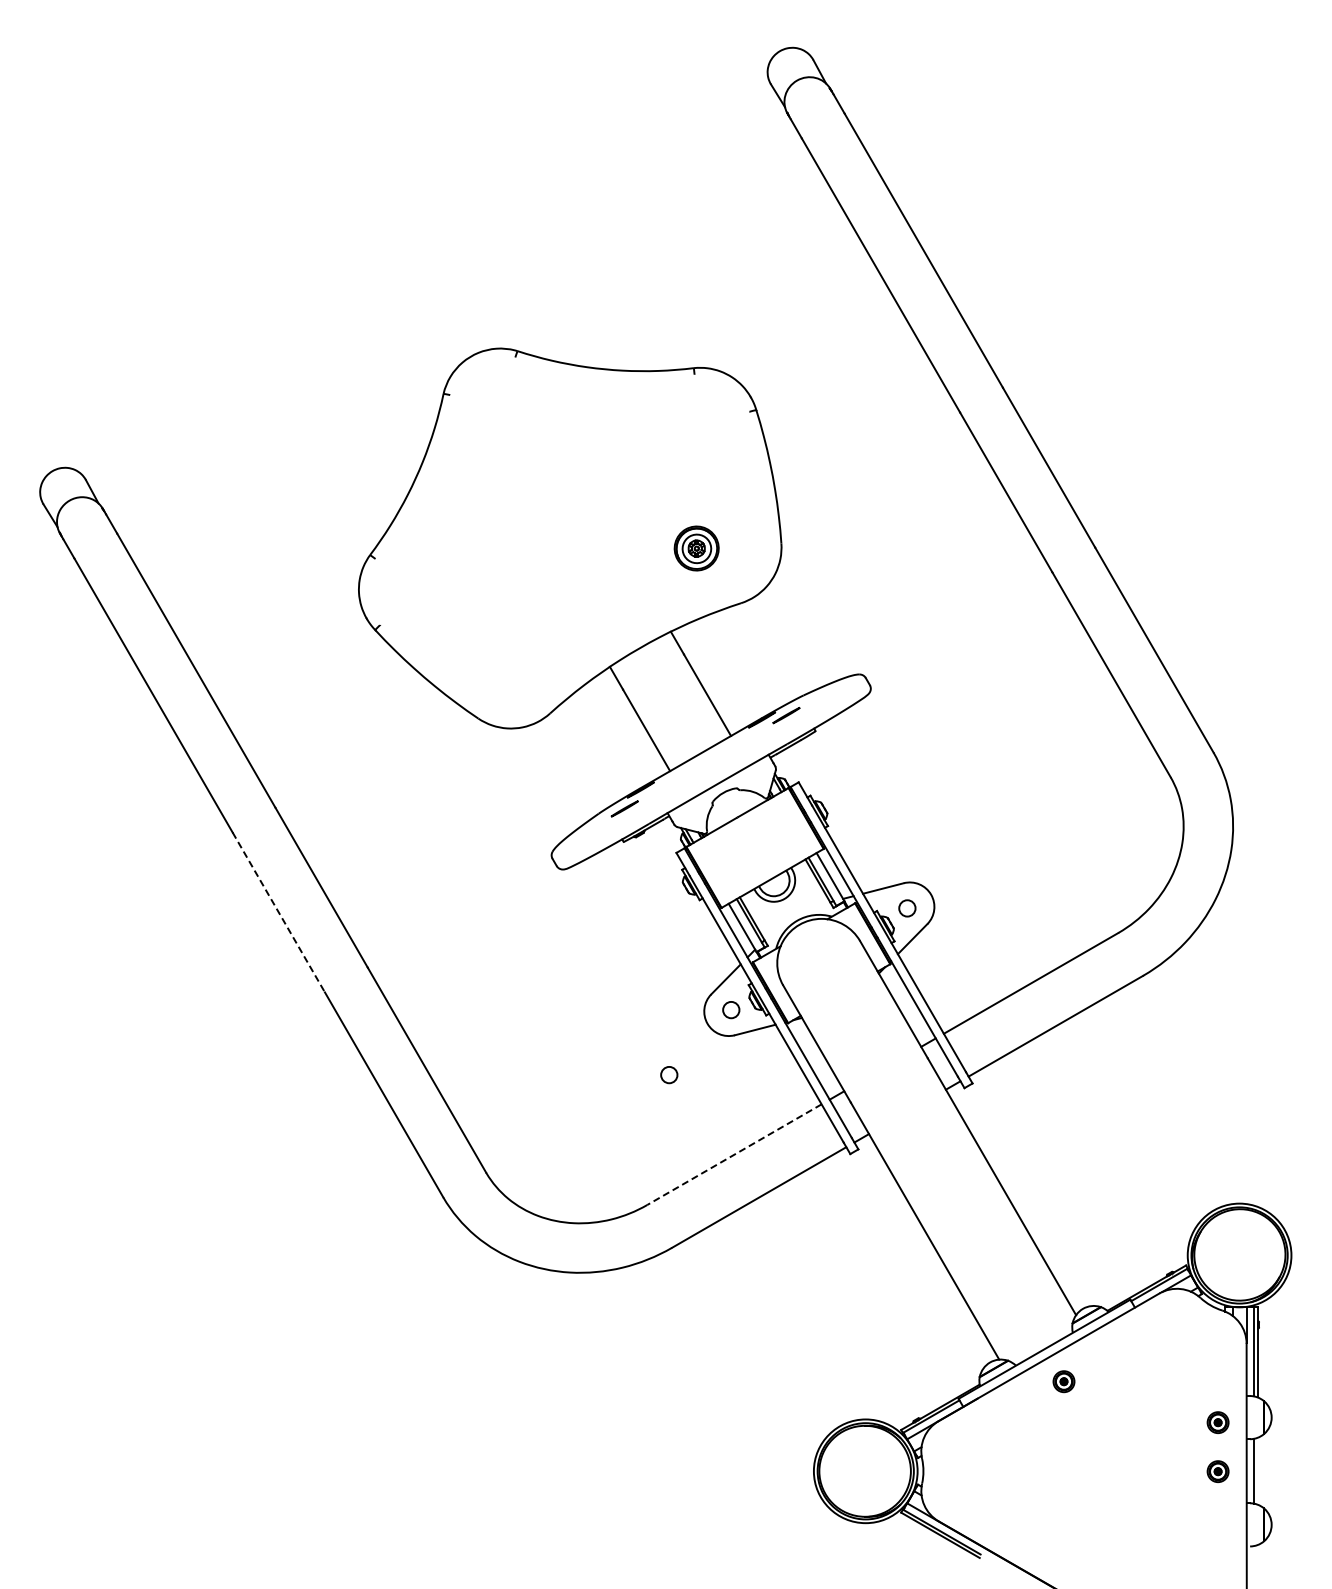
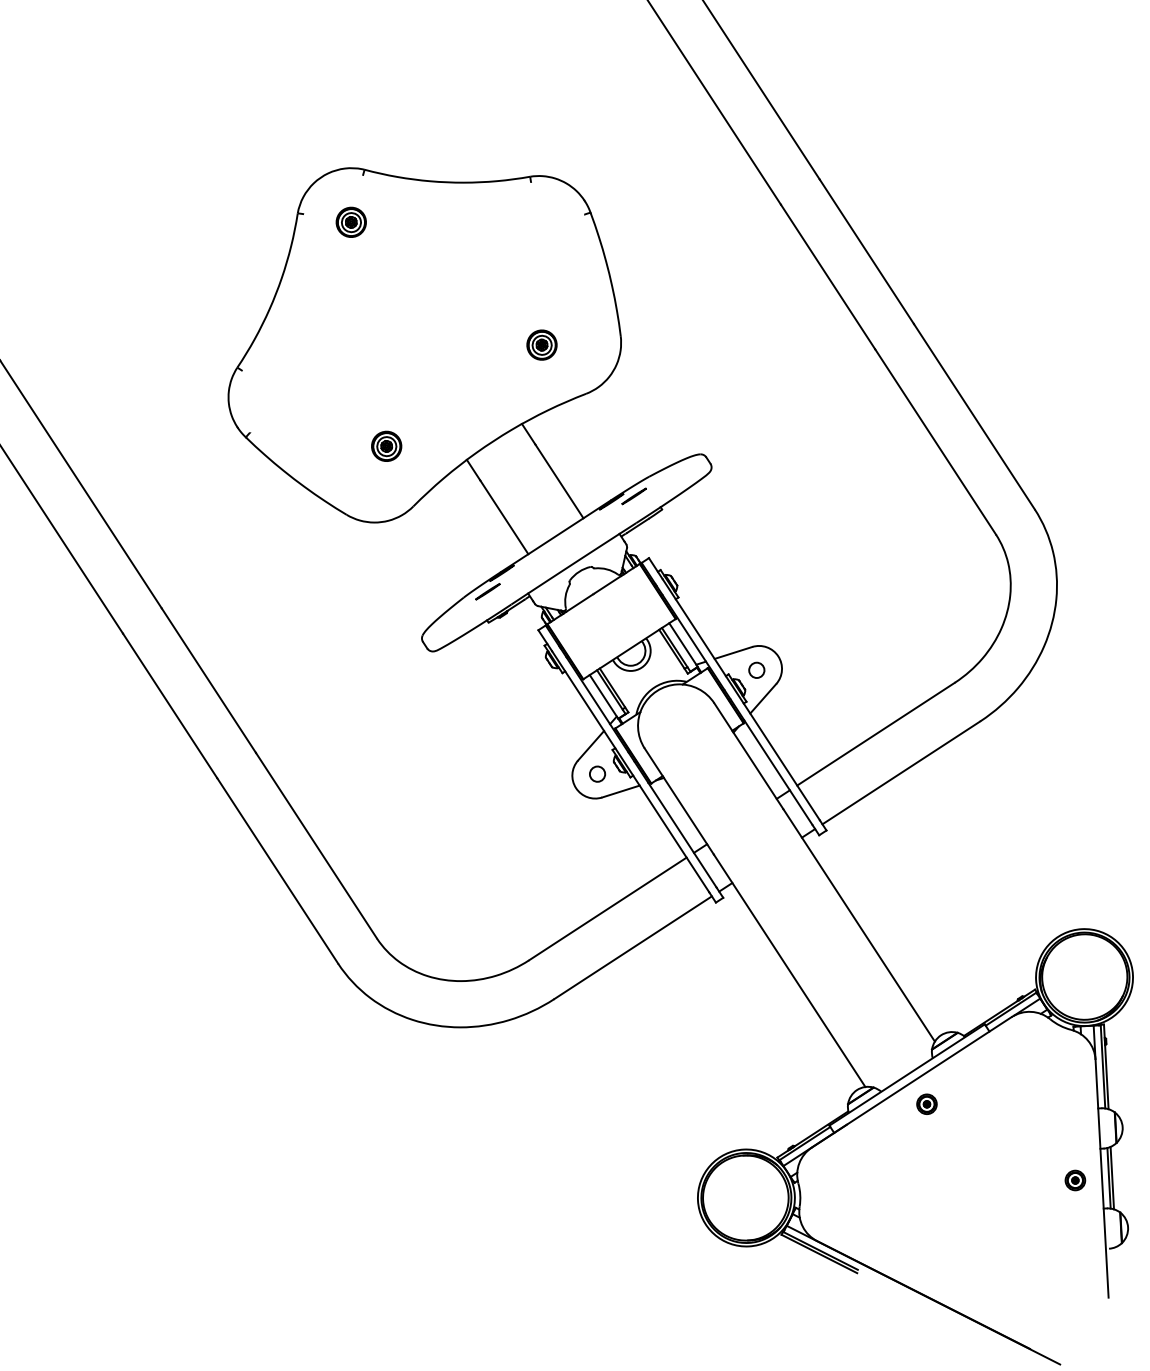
part: (499, 406) -> (350, 222), added
part: (696, 548) -> (541, 344), size x0.71
part: (524, 647) -> (386, 446), added
line: (279, 912) -> (170, 705), dashed -> solid
circle: (669, 1075) -> (543, 838), removed
line: (734, 1154) -> (607, 908), dashed -> solid
part: (1217, 1422) -> (1072, 1134), removed
line: (1257, 1470) -> (1112, 1177), added

